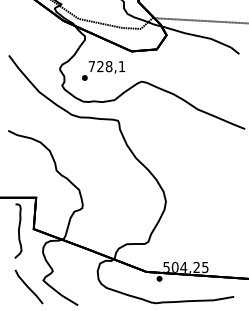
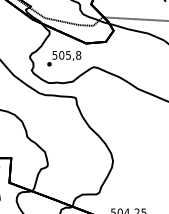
text: (106, 66) -> (66, 55), 728,1 -> 505,8

